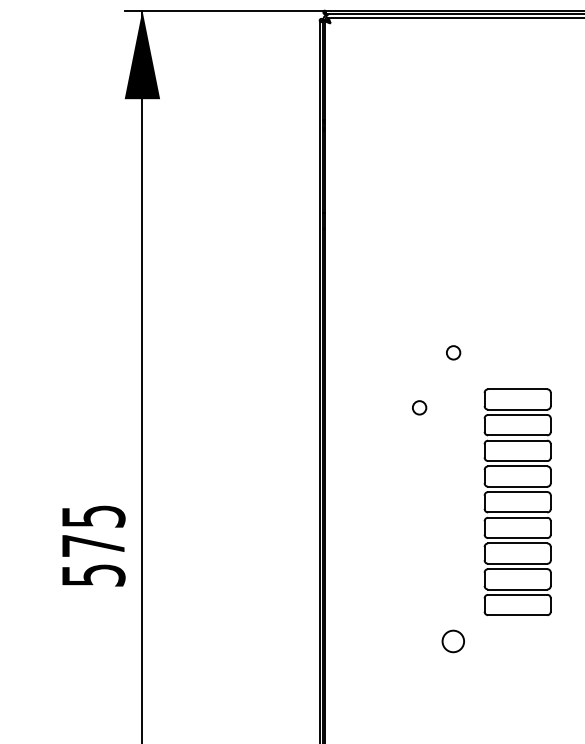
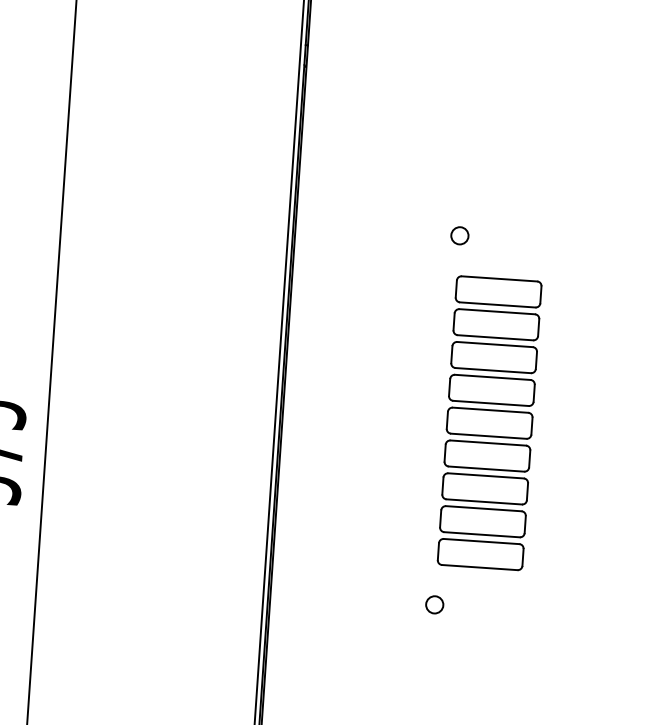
circle: (419, 407) -> (411, 302), removed
part: (517, 501) -> (489, 422), moved
circle: (453, 641) -> (434, 604), size x0.62

